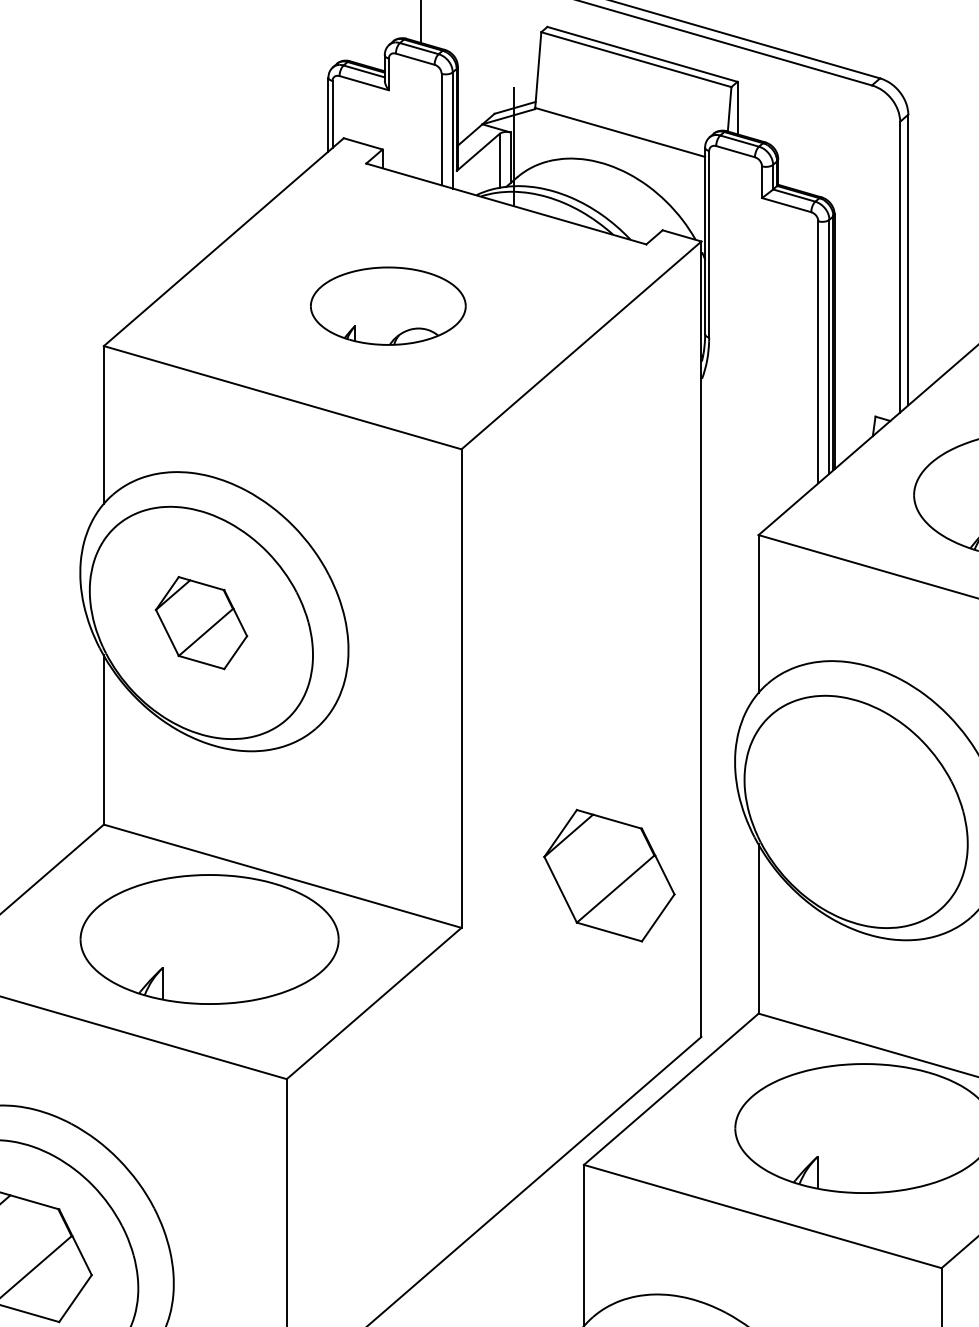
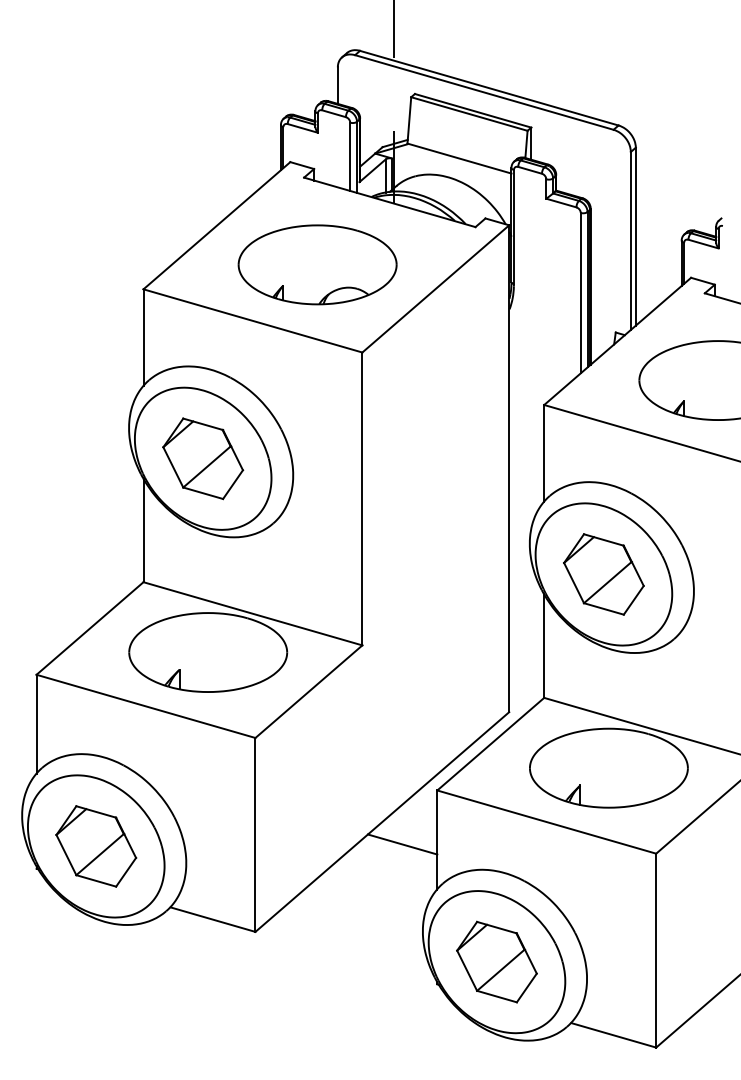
part: (388, 305) -> (317, 264), size x1.67
part: (201, 622) -> (203, 458), size x1.43
part: (608, 875) -> (603, 574), moved
line: (527, 1253) -> (402, 844), added

